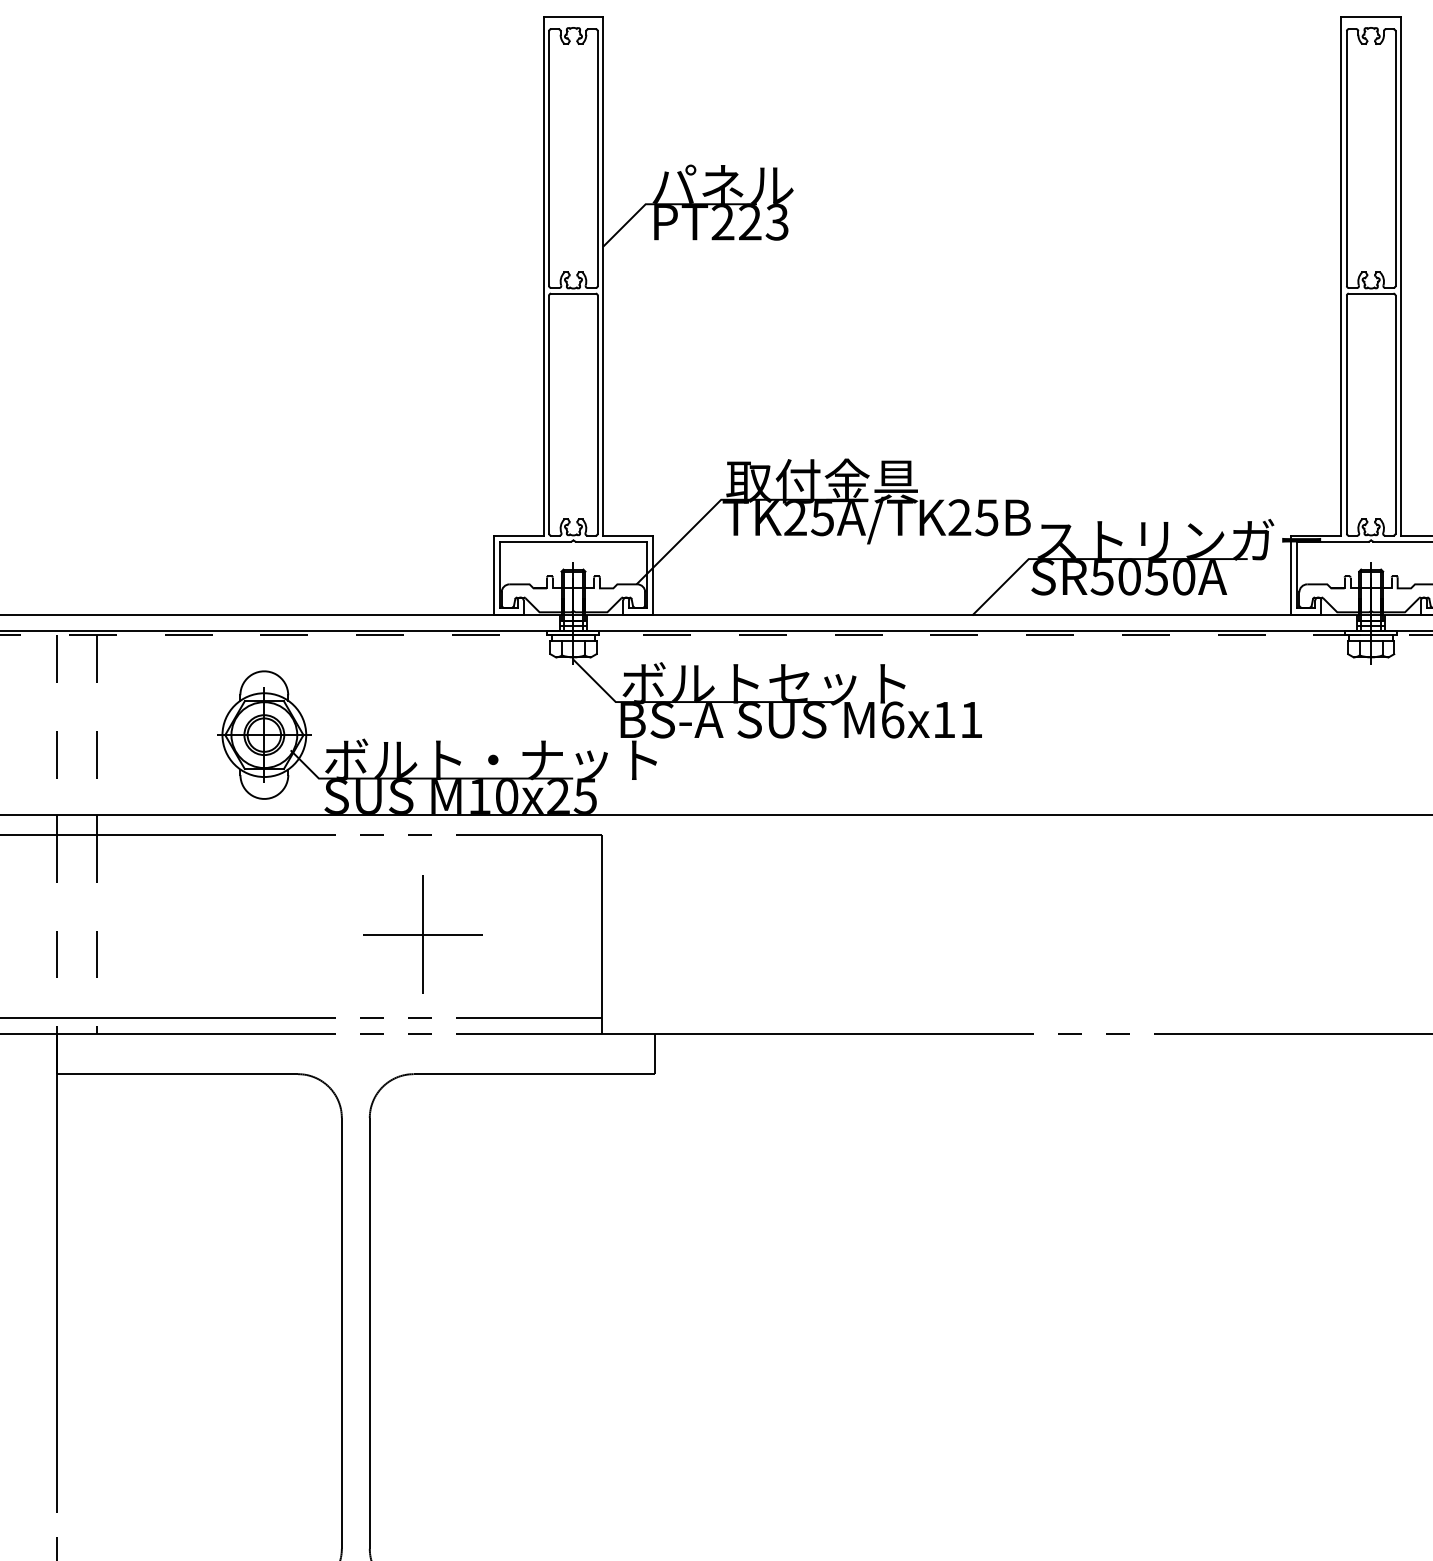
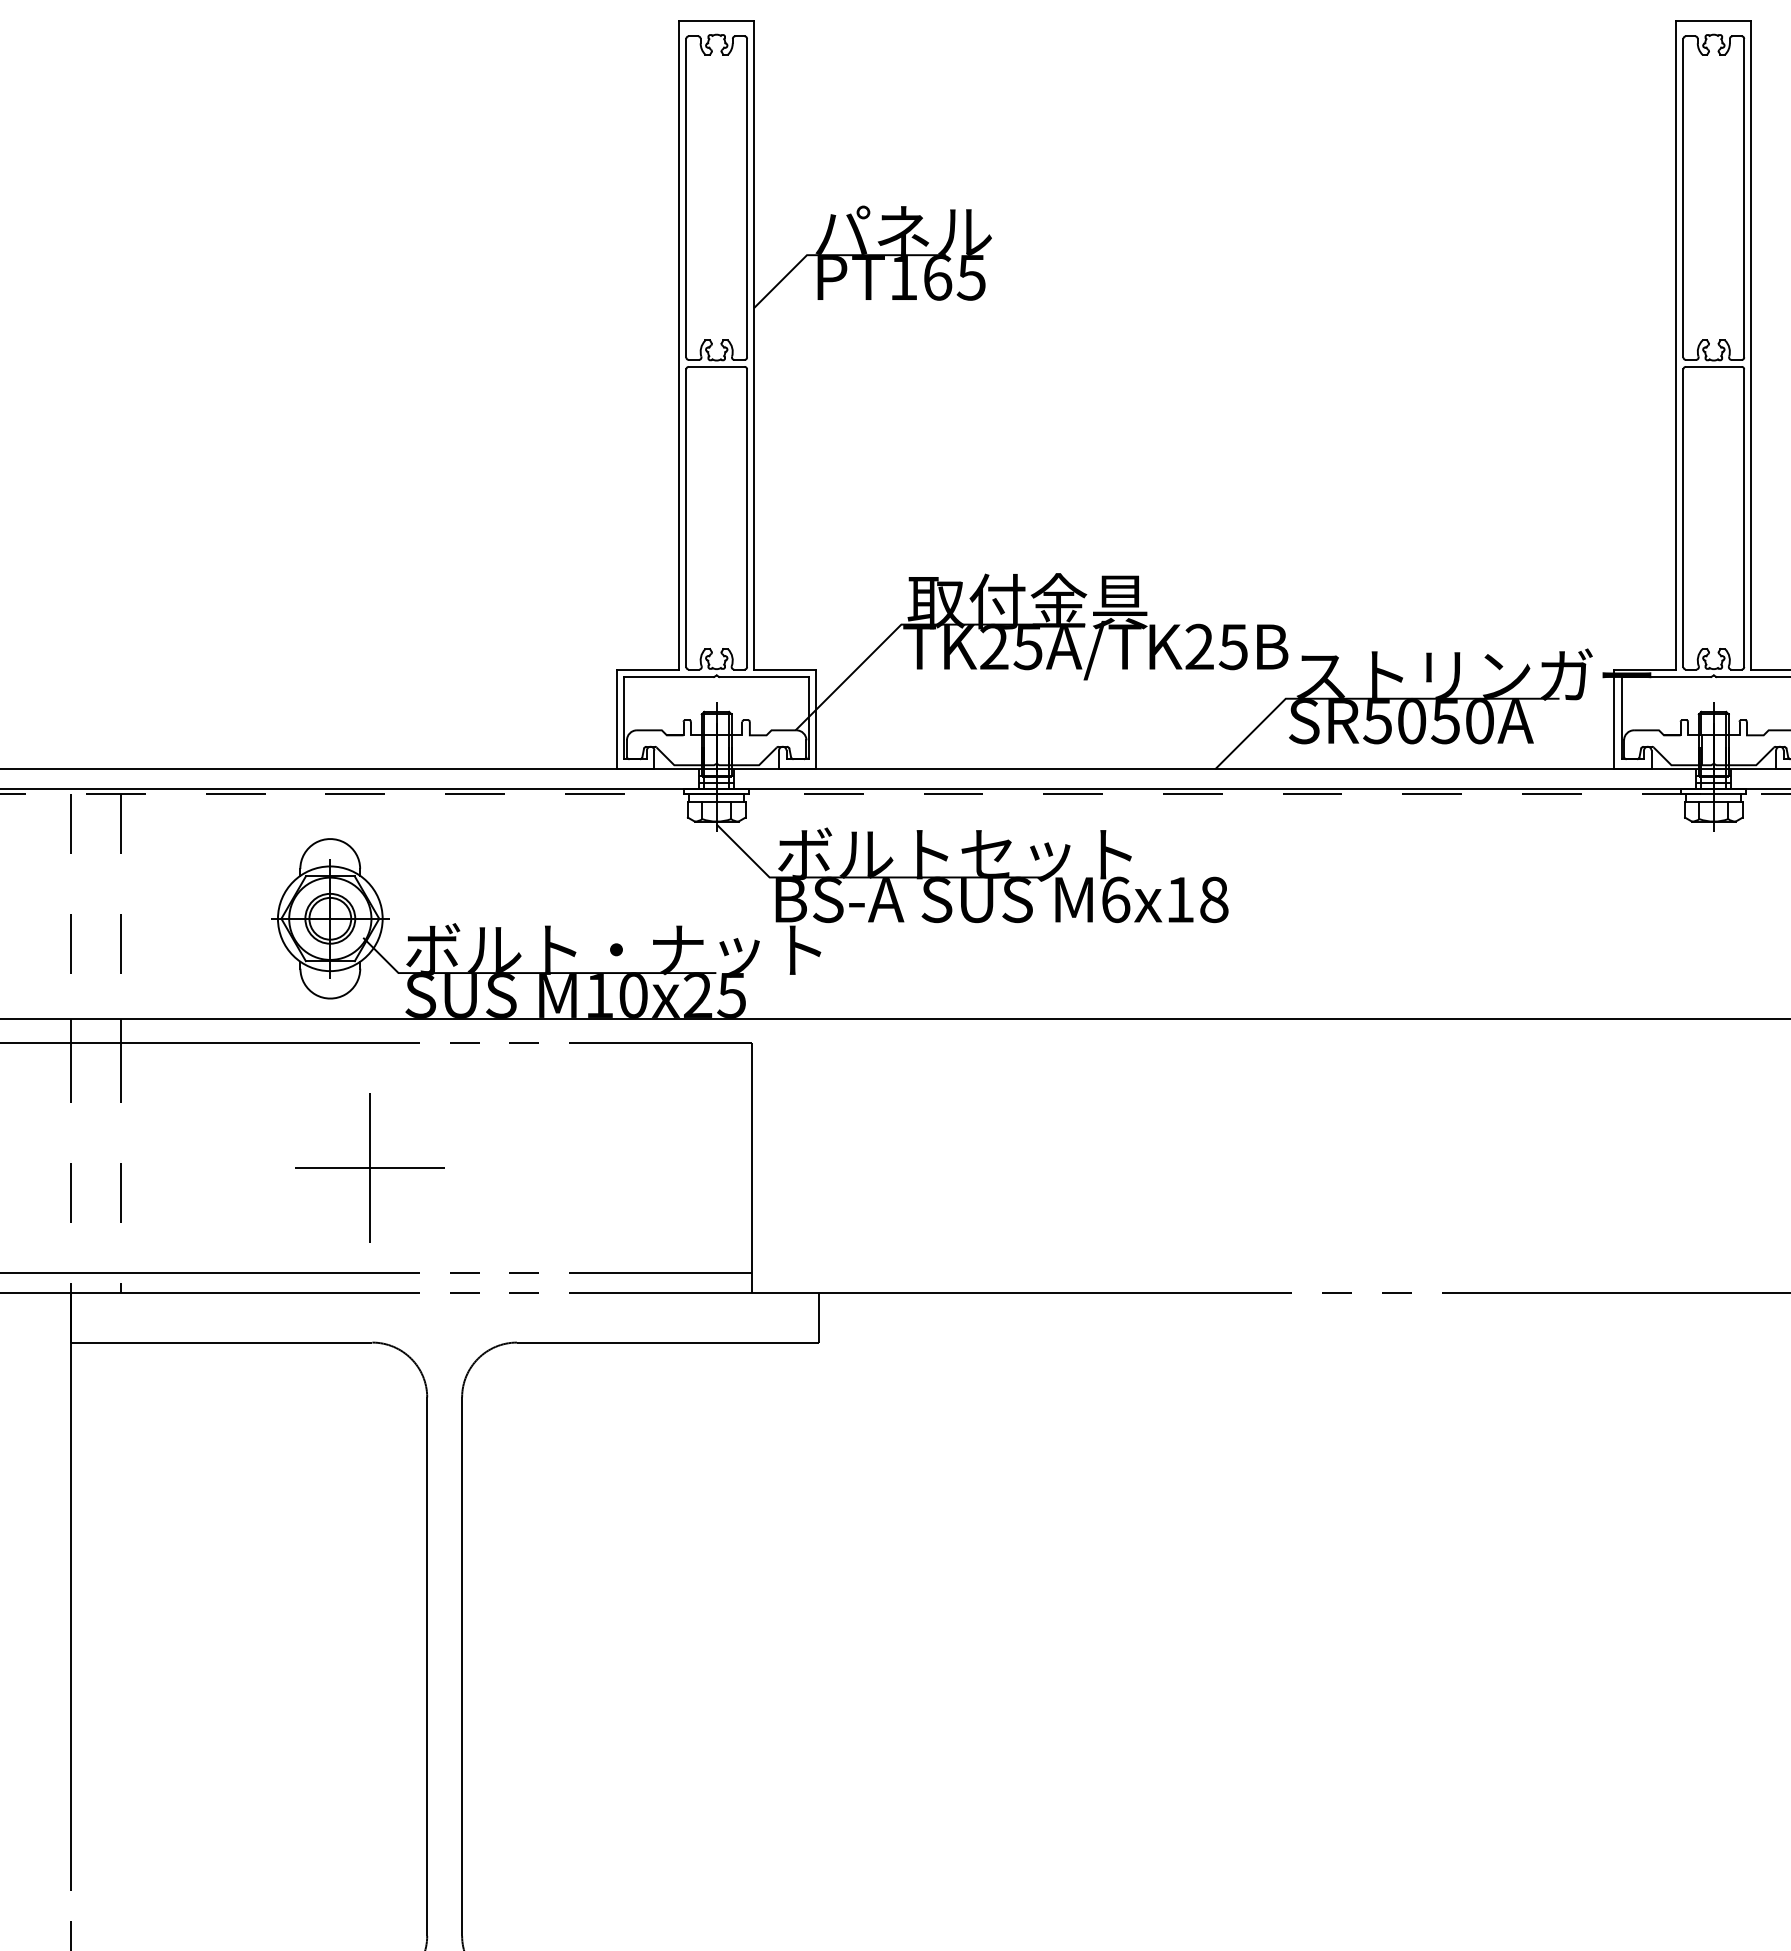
text: (750, 222) -> (937, 277), PT223 -> PT165
text: (971, 719) -> (1214, 899), M6x11 -> M6x18
part: (422, 934) -> (369, 1167), moved

